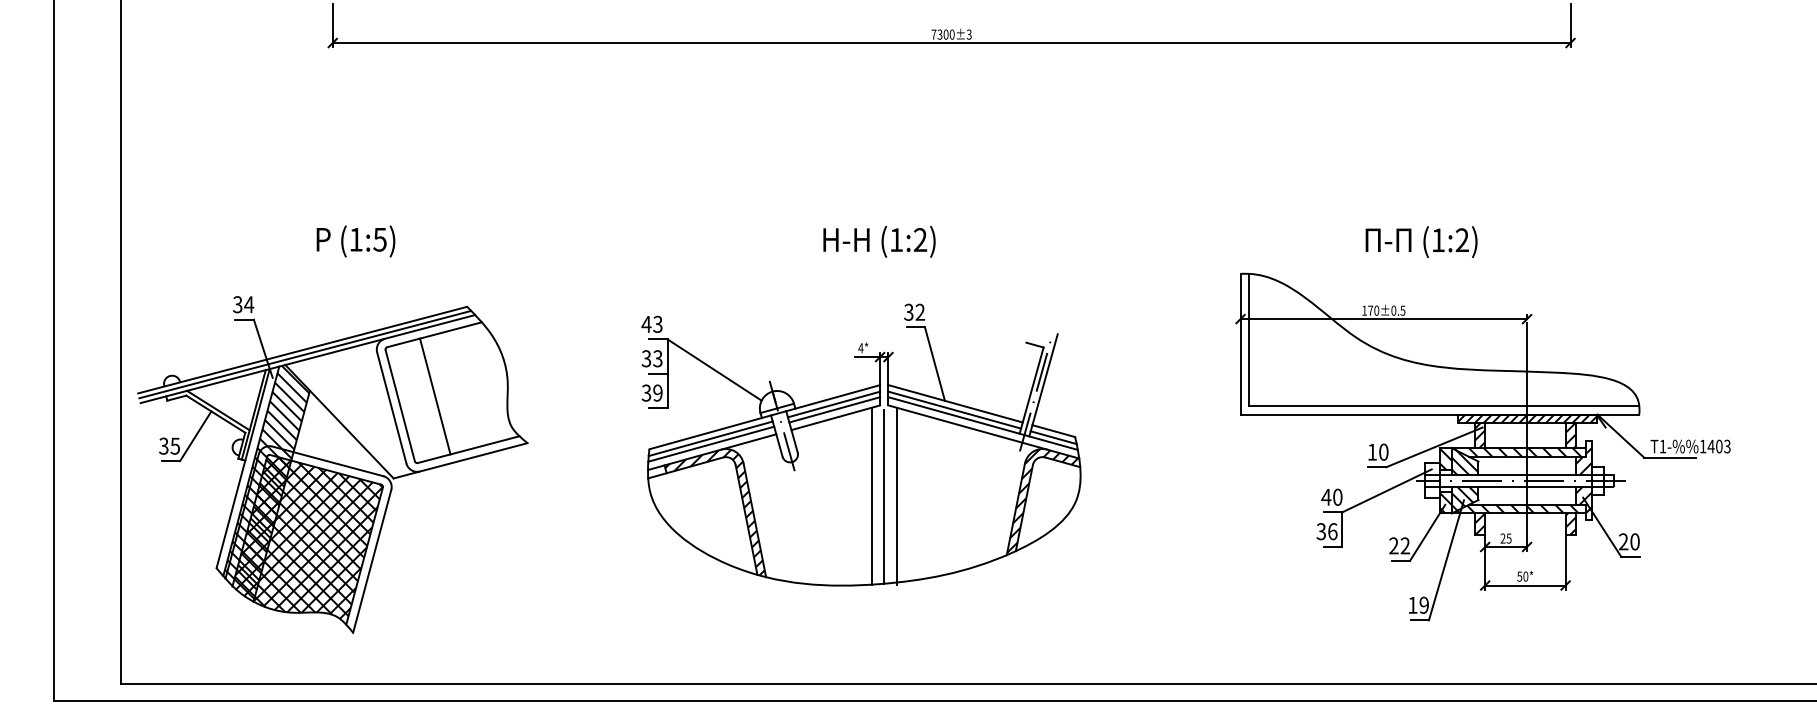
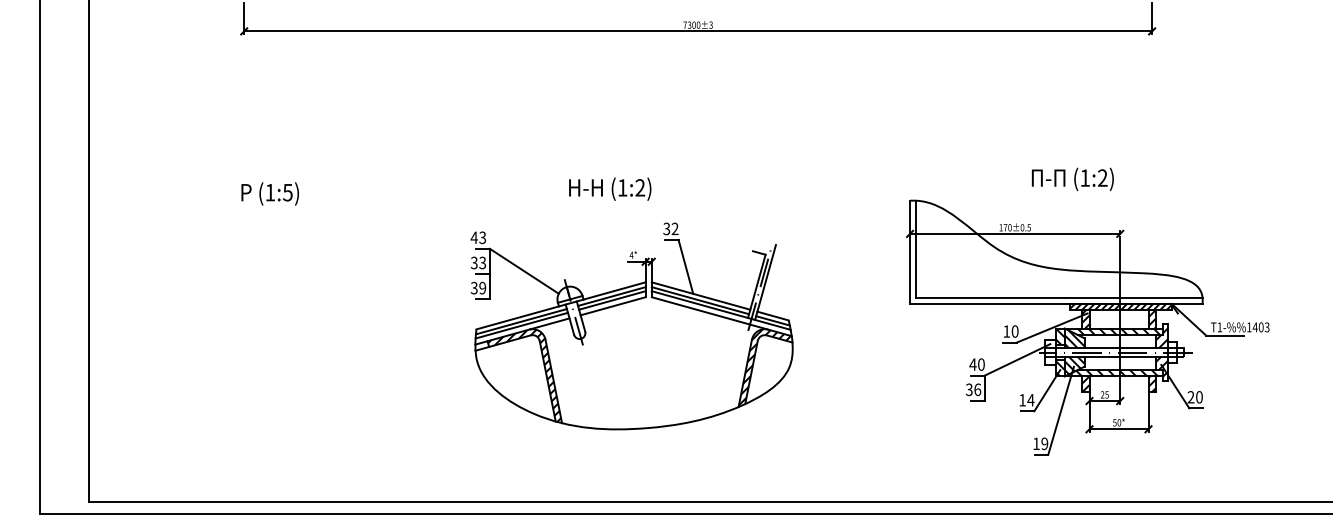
text: (355, 240) -> (269, 193), moved
text: (879, 240) -> (610, 188), moved
text: (1421, 242) -> (1072, 179), moved
part: (333, 464) -> (244, 340), removed
line: (871, 495) -> (639, 363), removed
line: (897, 495) -> (658, 363), removed
line: (883, 497) -> (648, 364), removed
text: (1399, 546) -> (1026, 400), 22 -> 14

